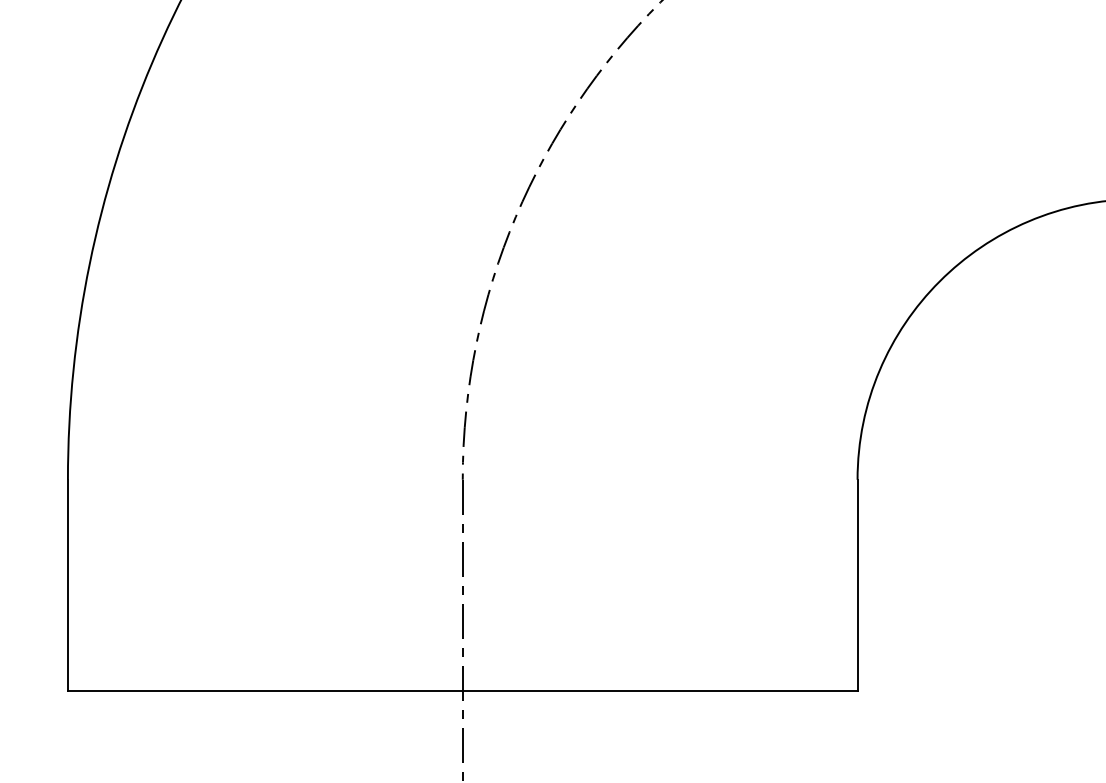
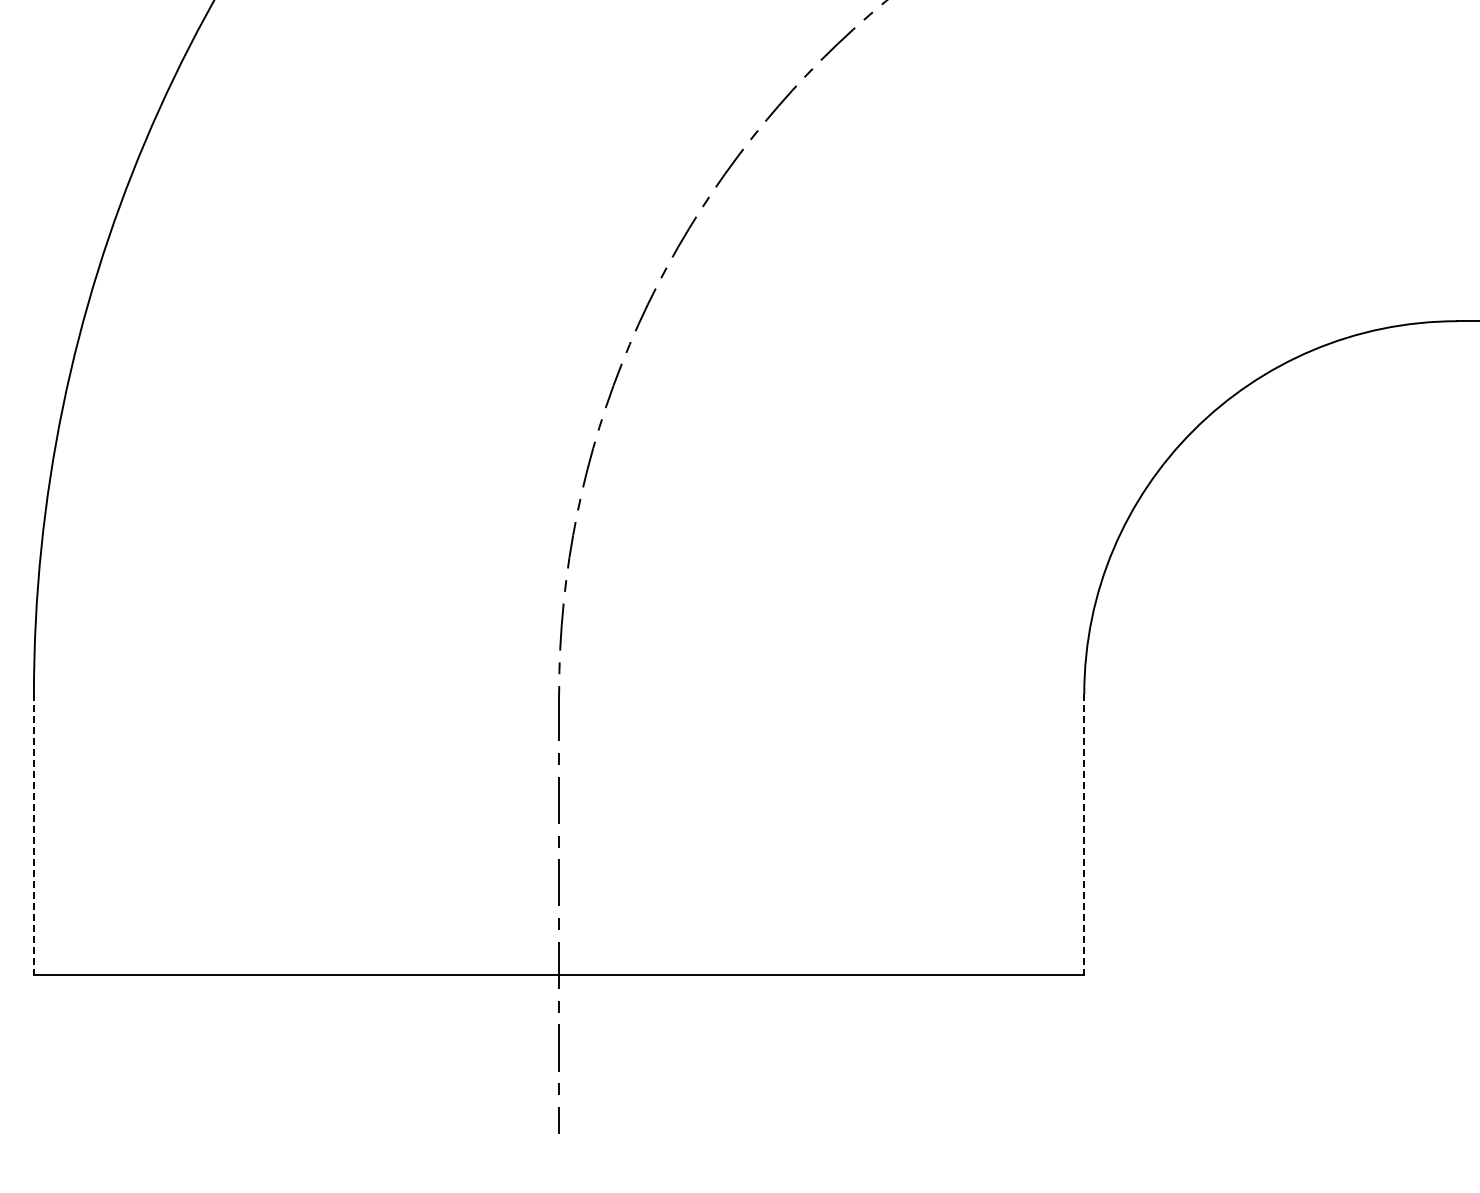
line: (67, 585) -> (33, 835), solid -> dashed
line: (857, 585) -> (1084, 835), solid -> dashed

